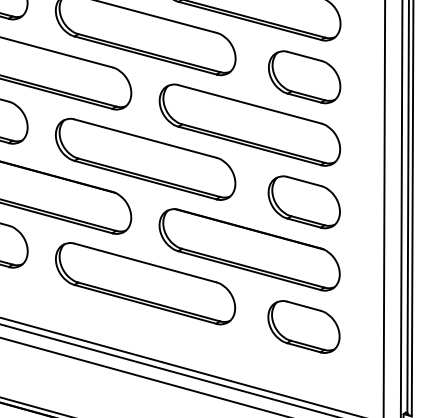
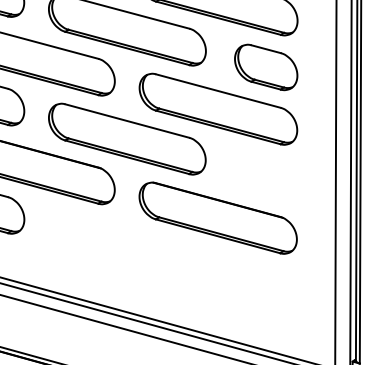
part: (303, 202) -> (265, 176), removed
part: (145, 283) -> (127, 247), removed
part: (303, 326) -> (265, 285), removed

